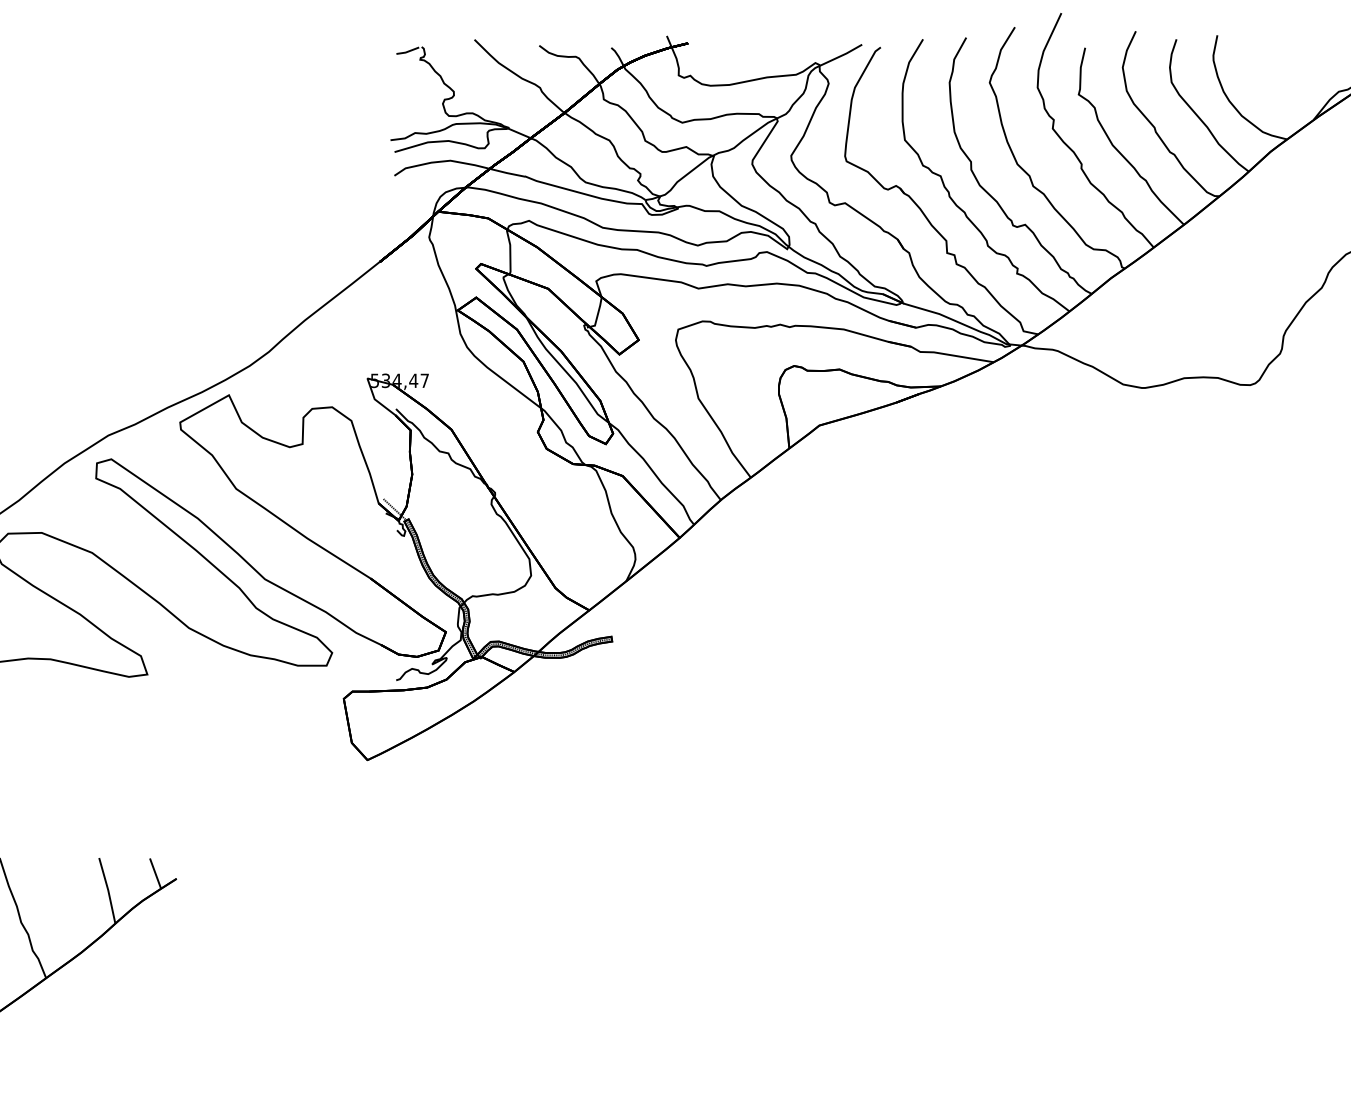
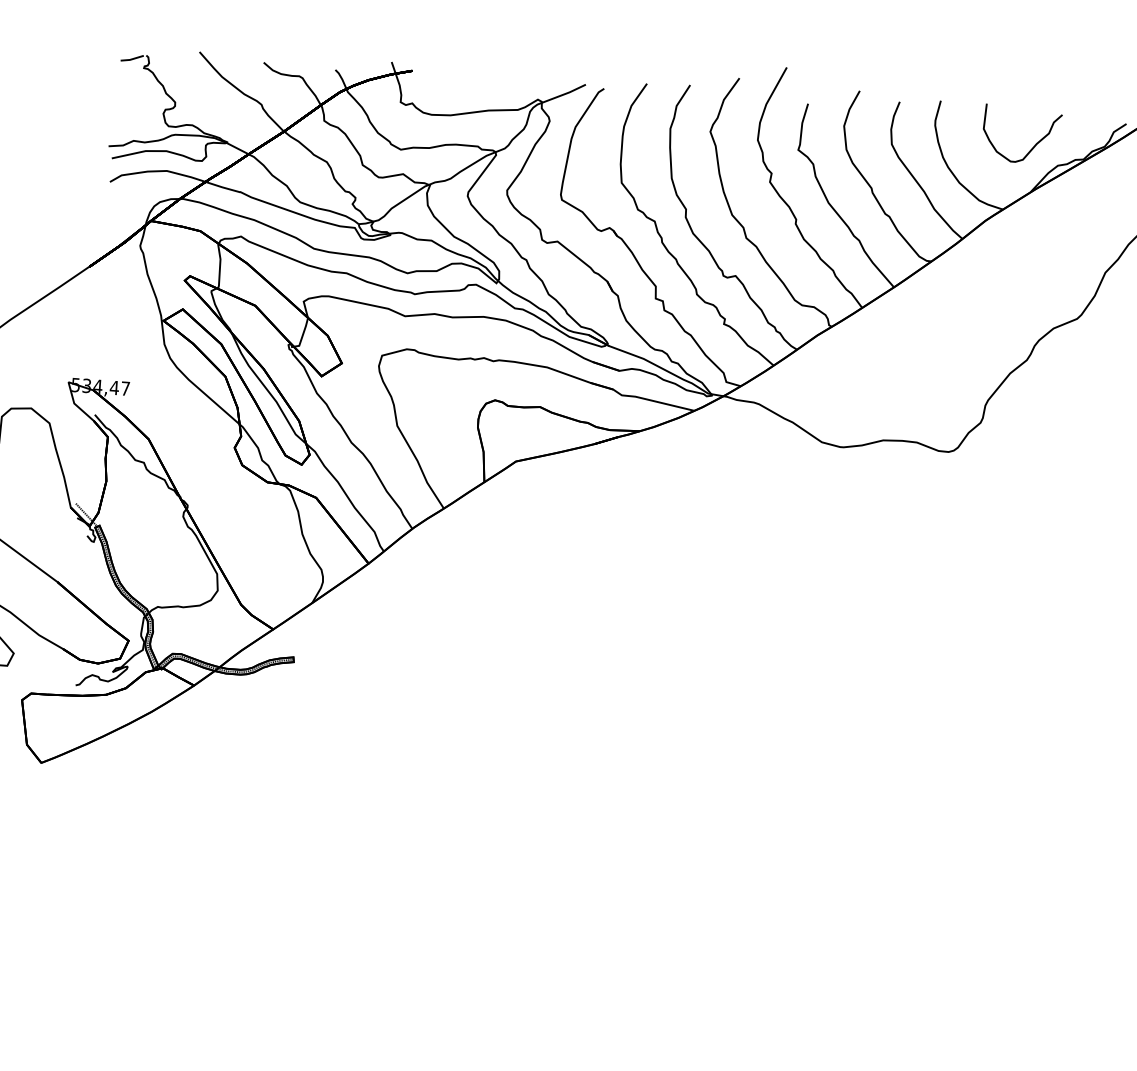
part: (1312, 74) -> (1032, 146), added

